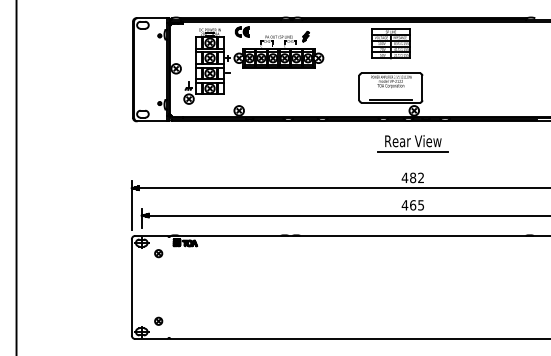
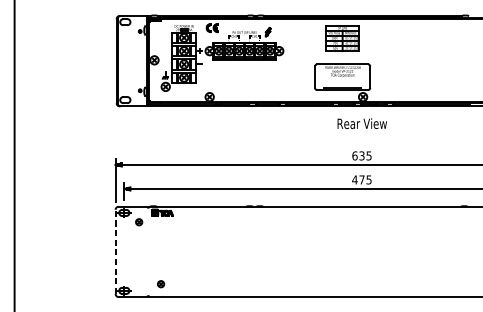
line: (413, 151) -> (362, 132), removed
text: (412, 177) -> (361, 155), 482 -> 635
text: (413, 205) -> (362, 180), 465 -> 475
line: (131, 286) -> (115, 251), solid -> dashed
part: (158, 320) -> (160, 283), moved

